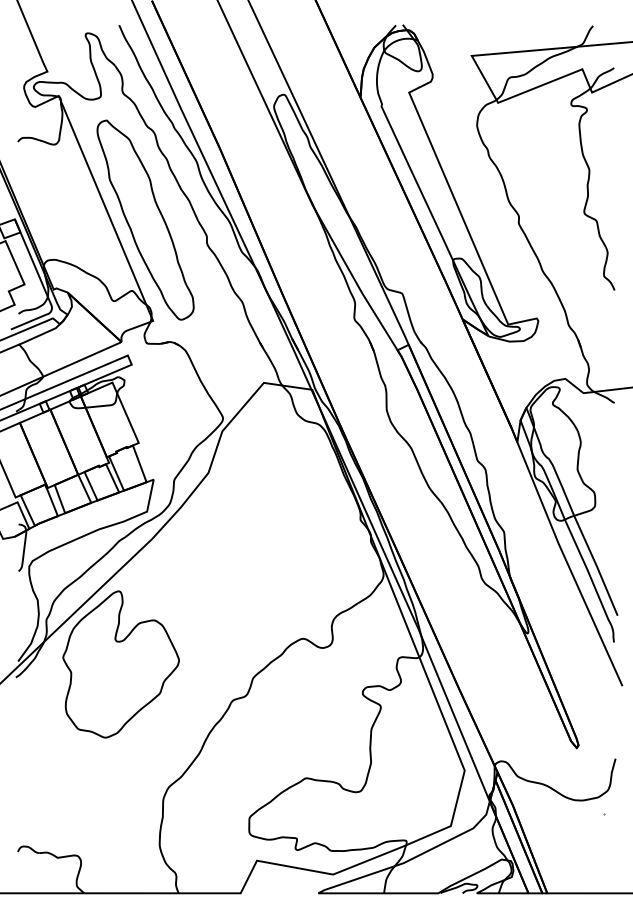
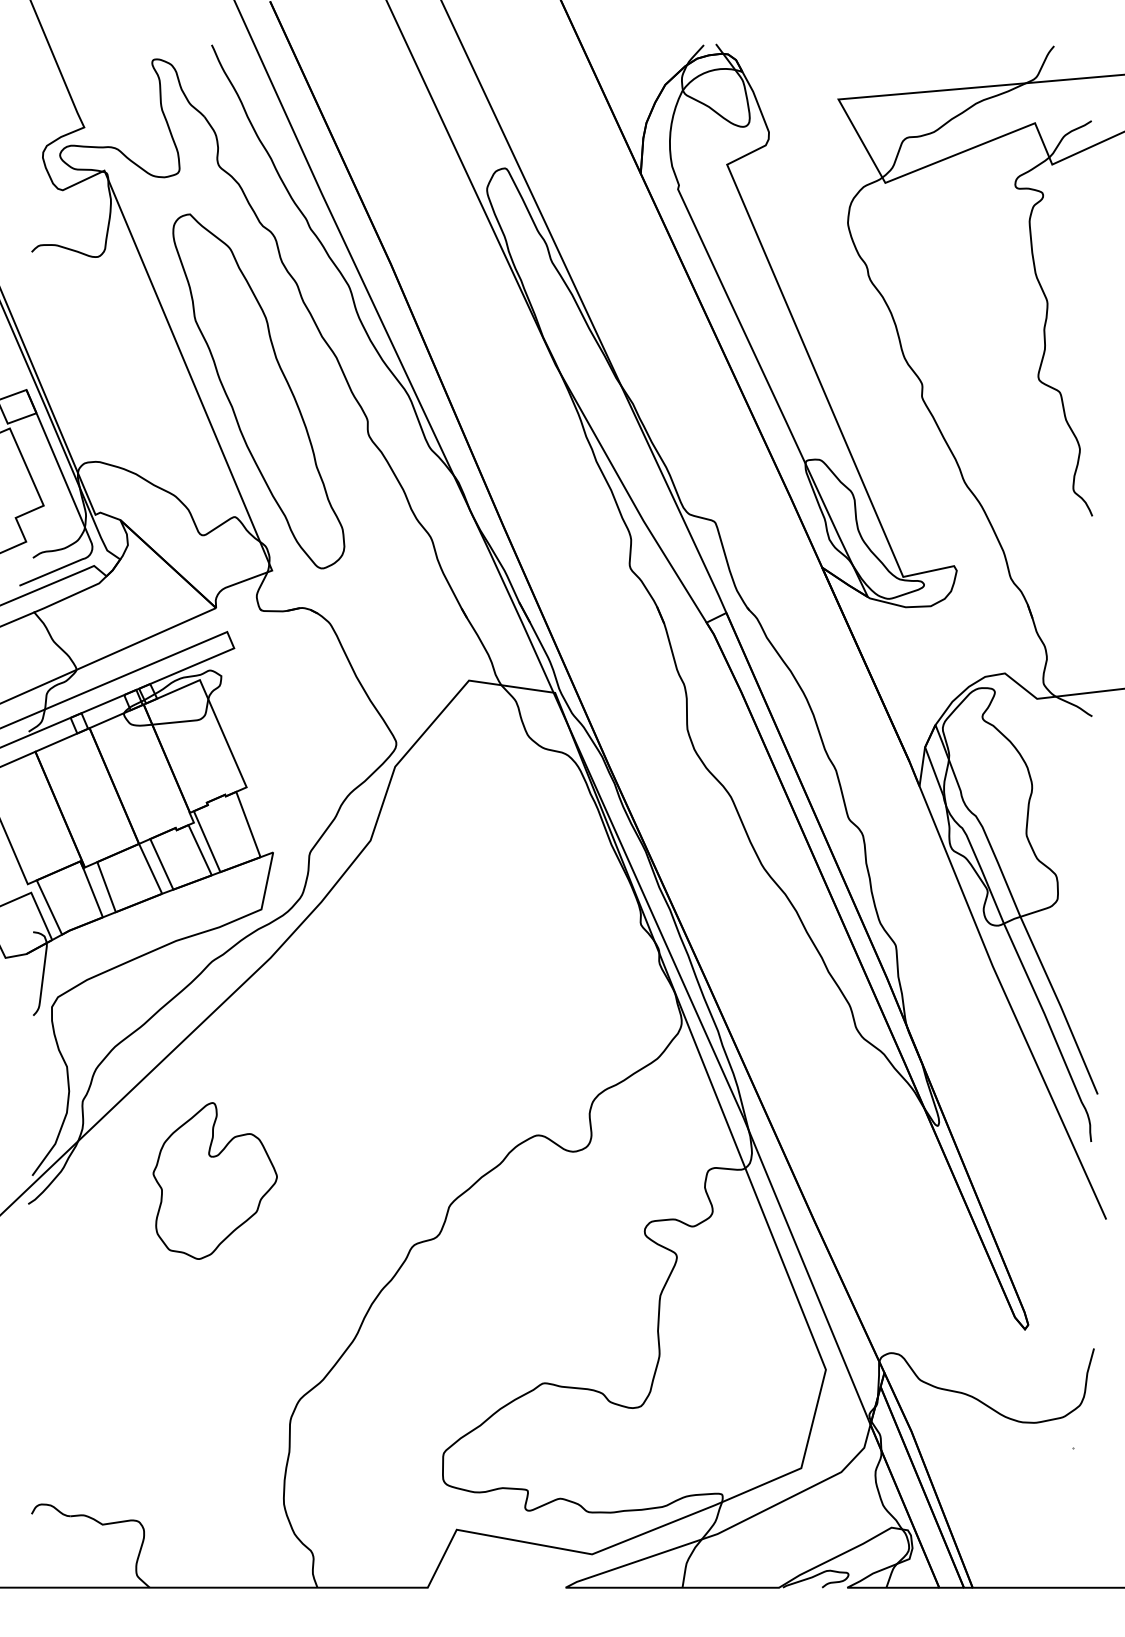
part: (120, 664) -> (214, 1181), size x0.6

